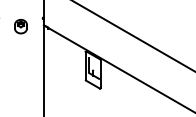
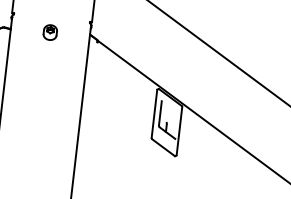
part: (20, 26) -> (49, 32), size x0.62

